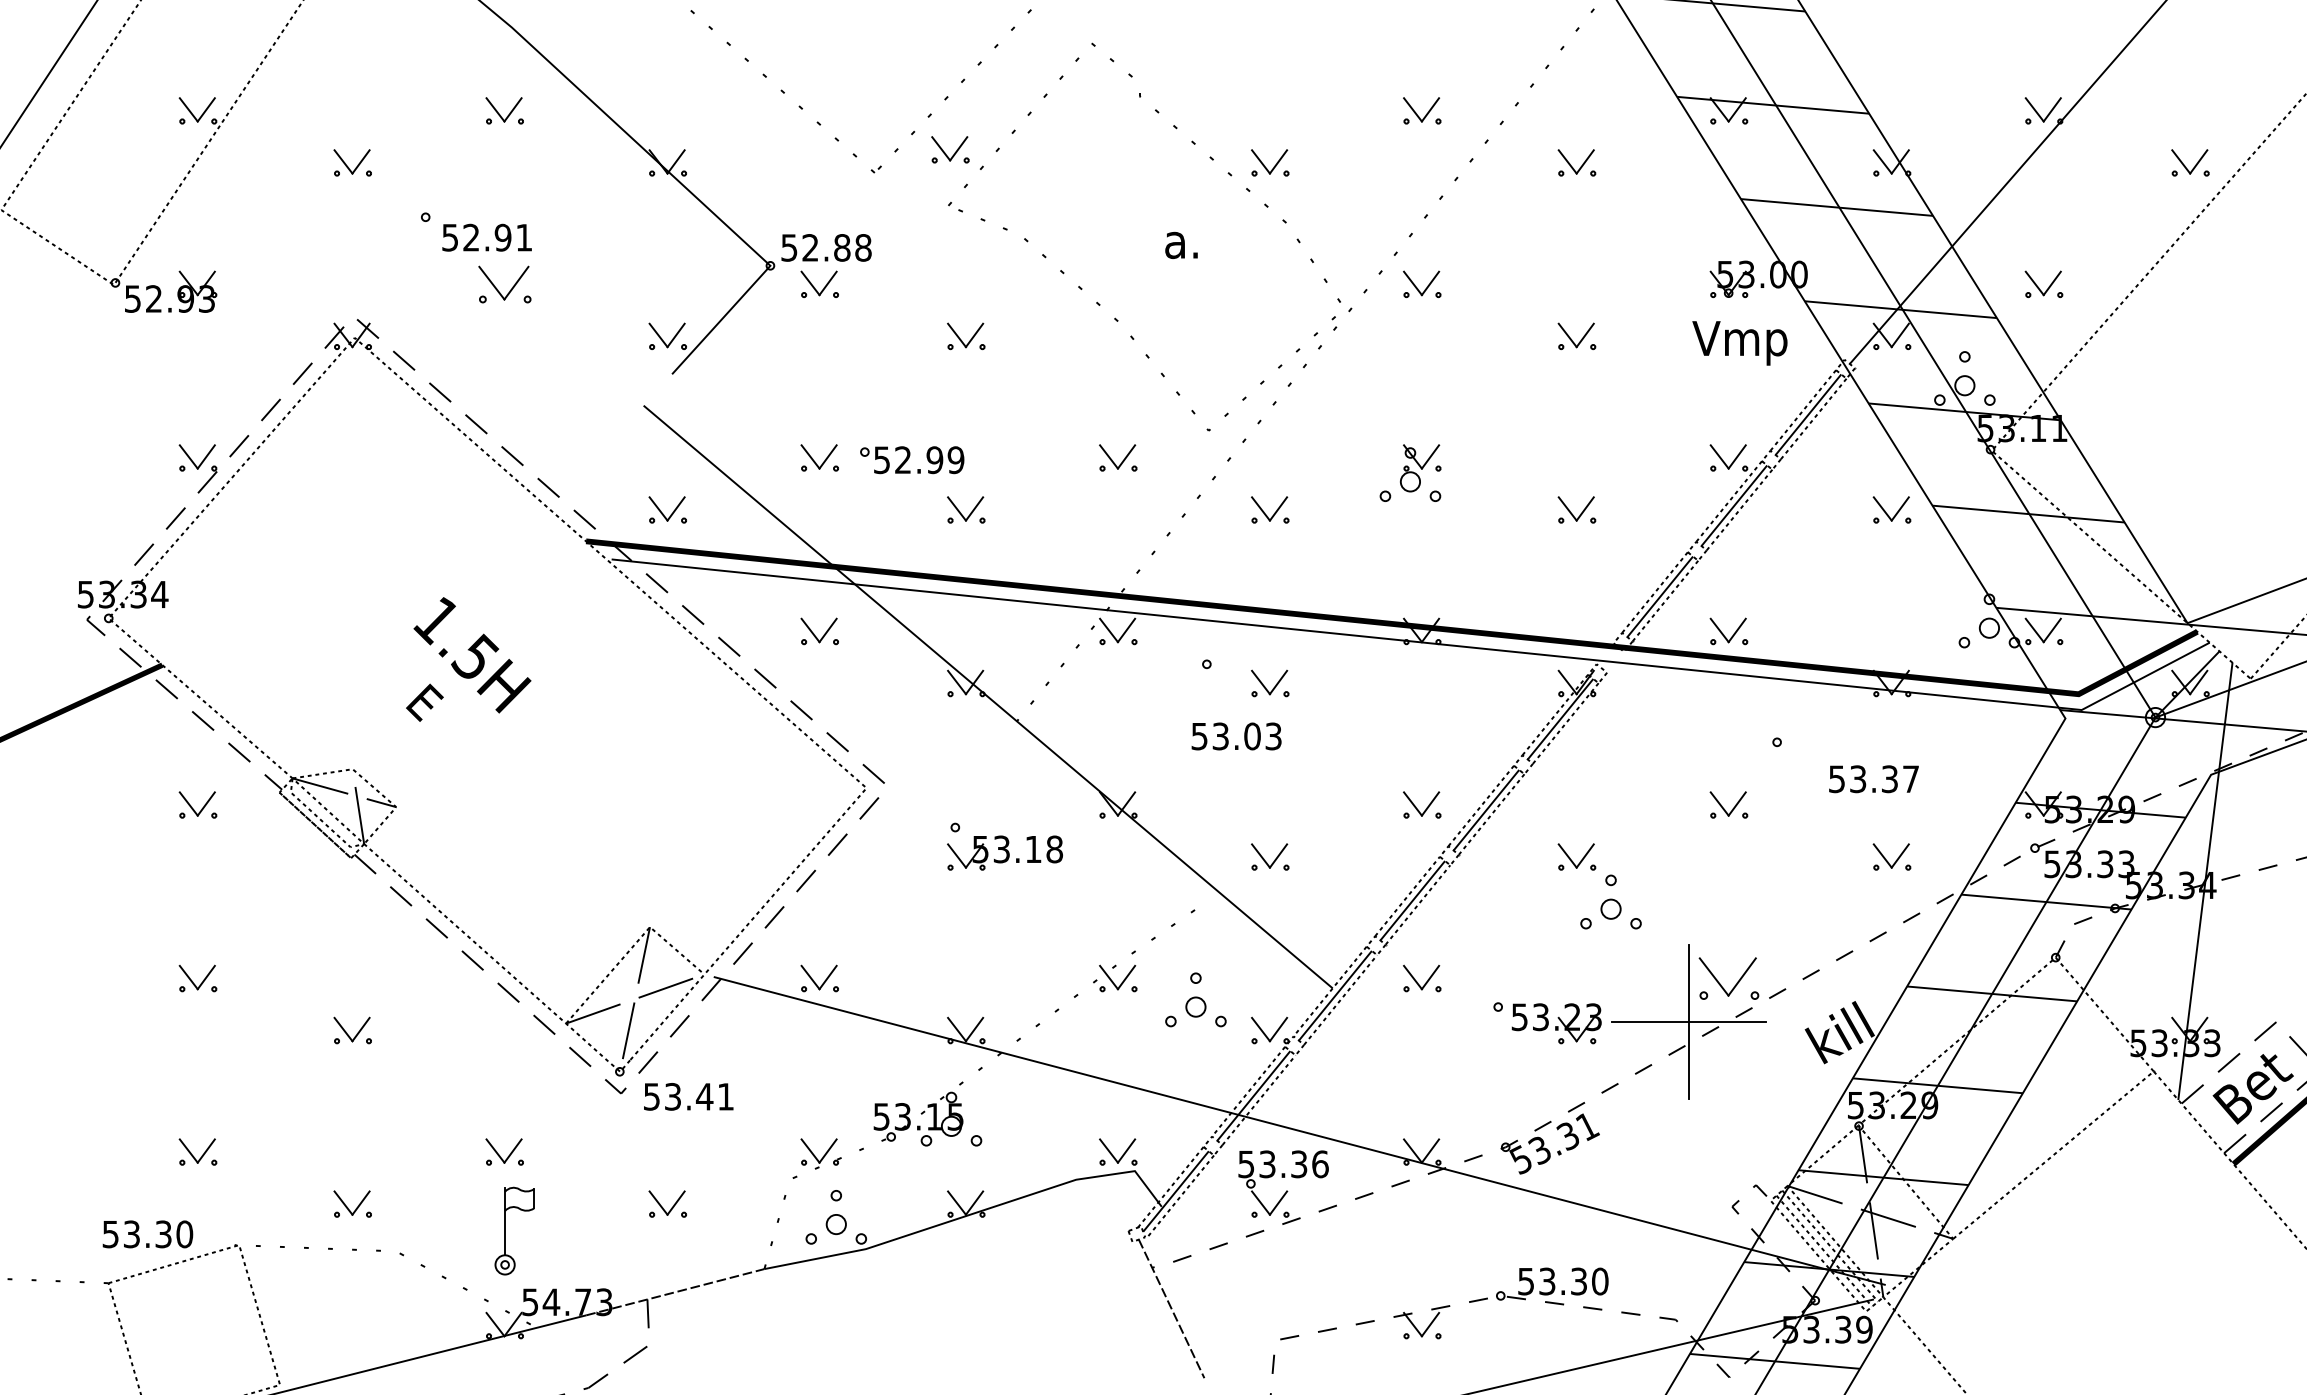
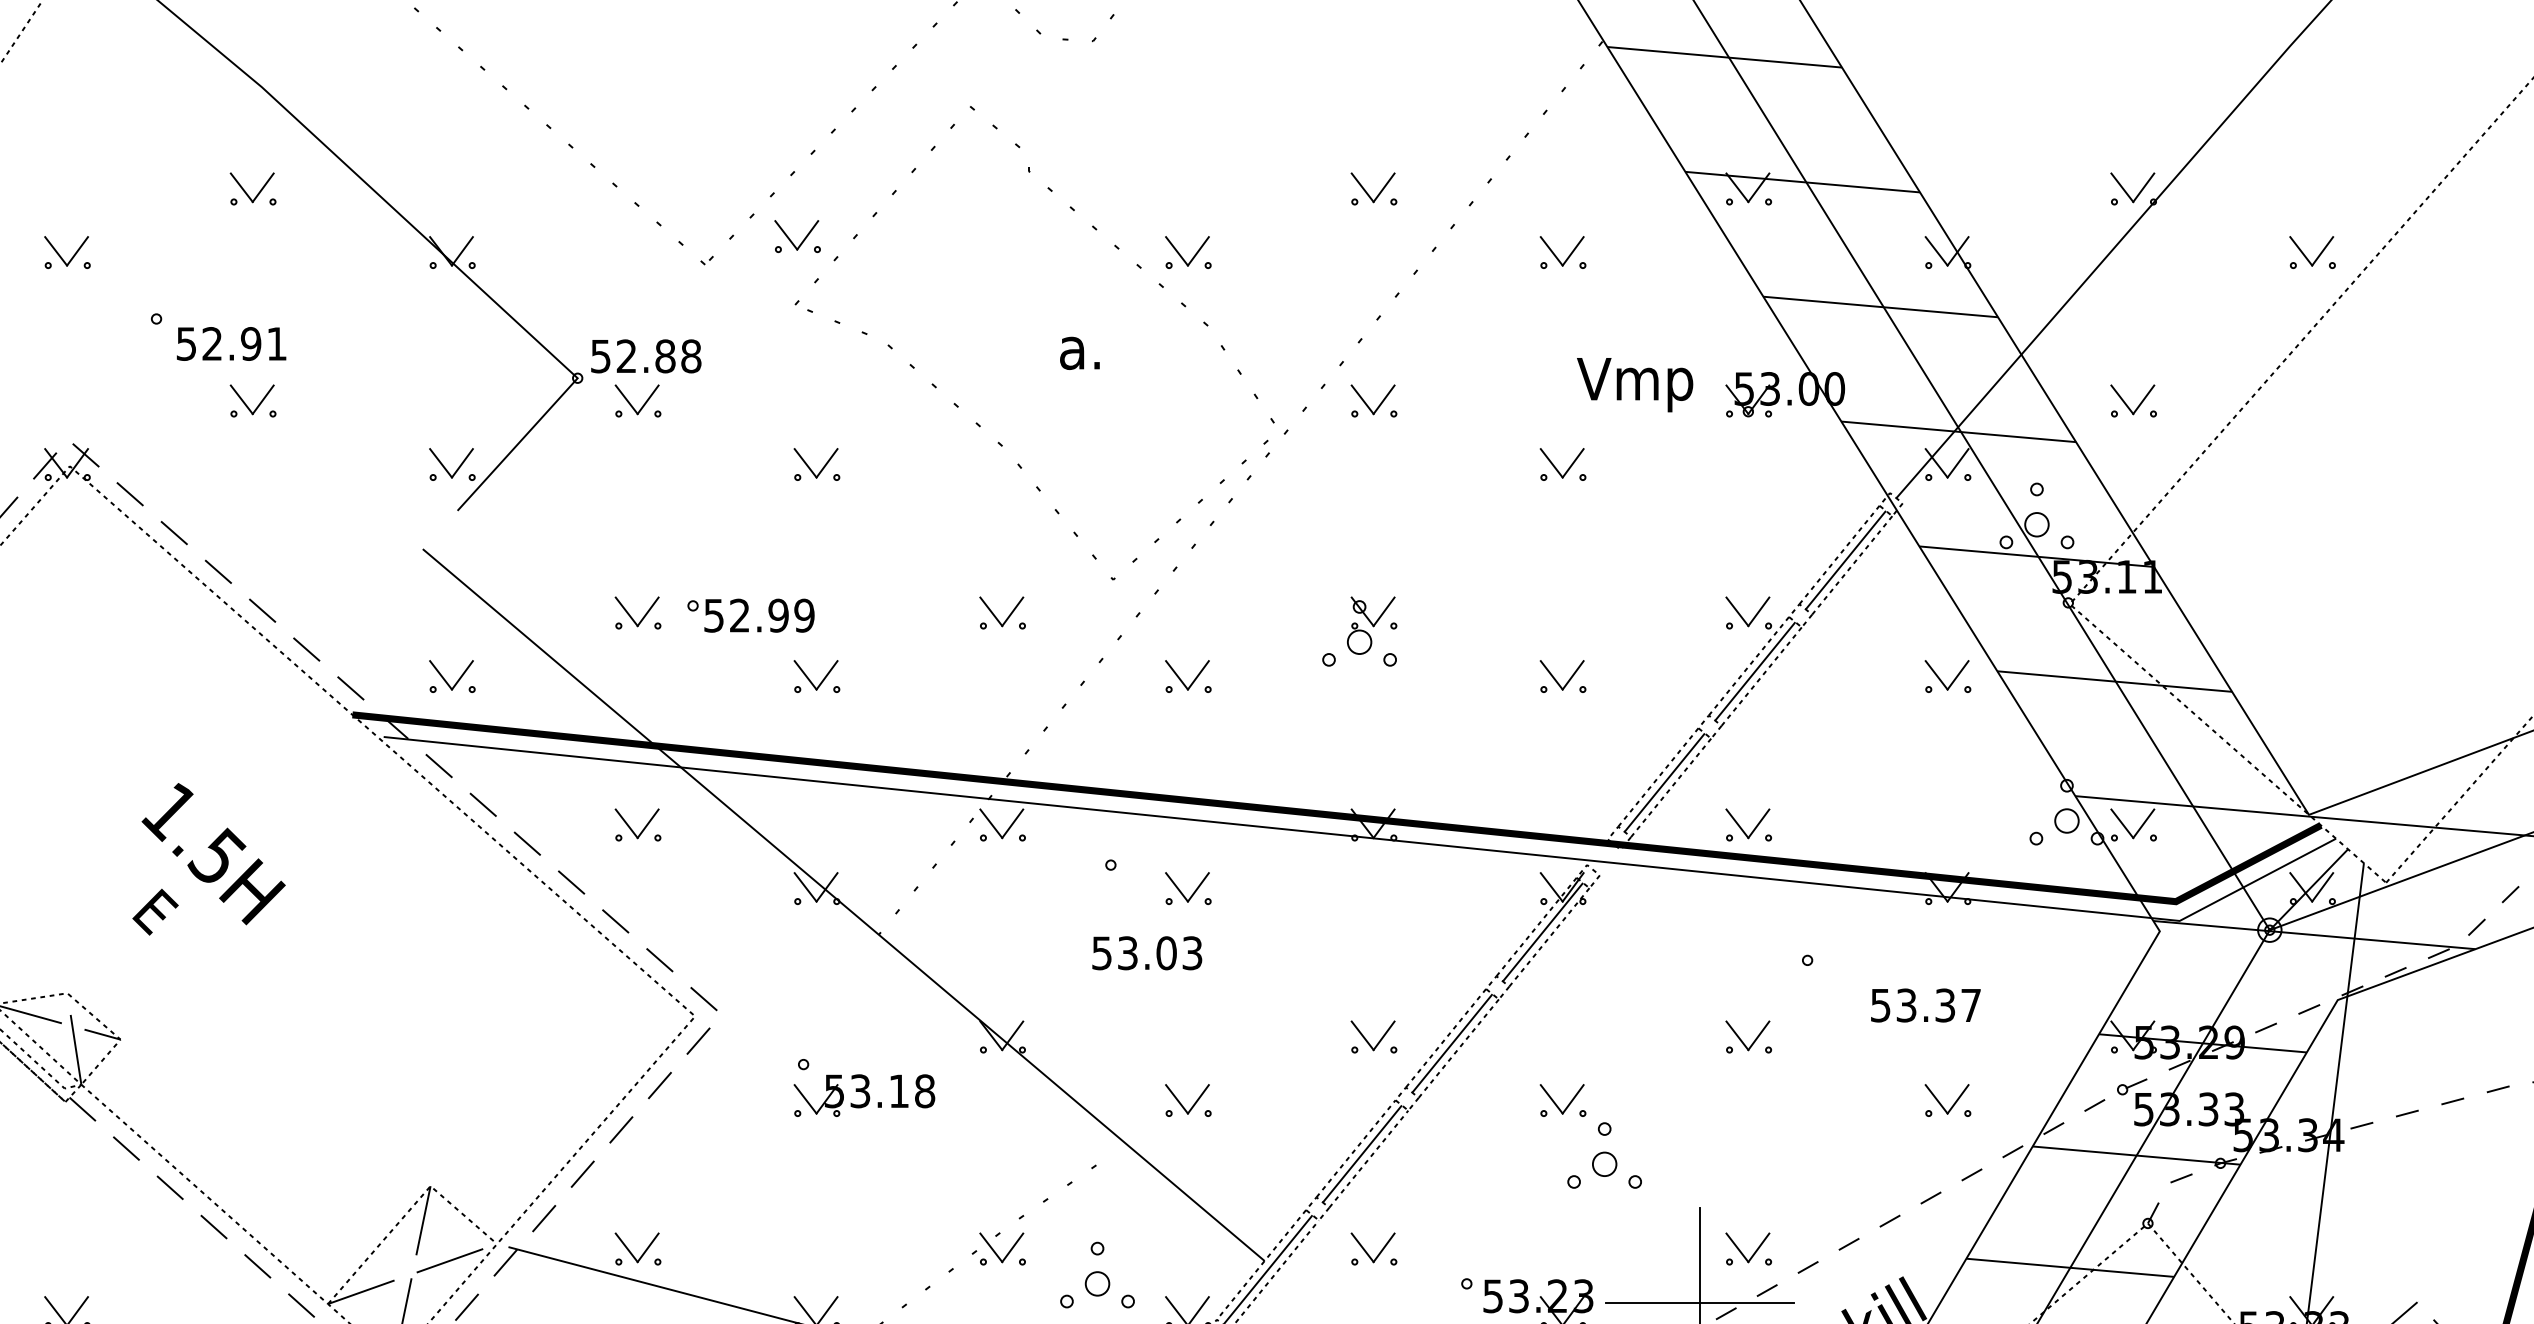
part: (504, 283) -> (252, 399), size x0.71
text: (1739, 343) -> (1634, 385), moved
part: (1728, 978) -> (1748, 1248), size x0.62

